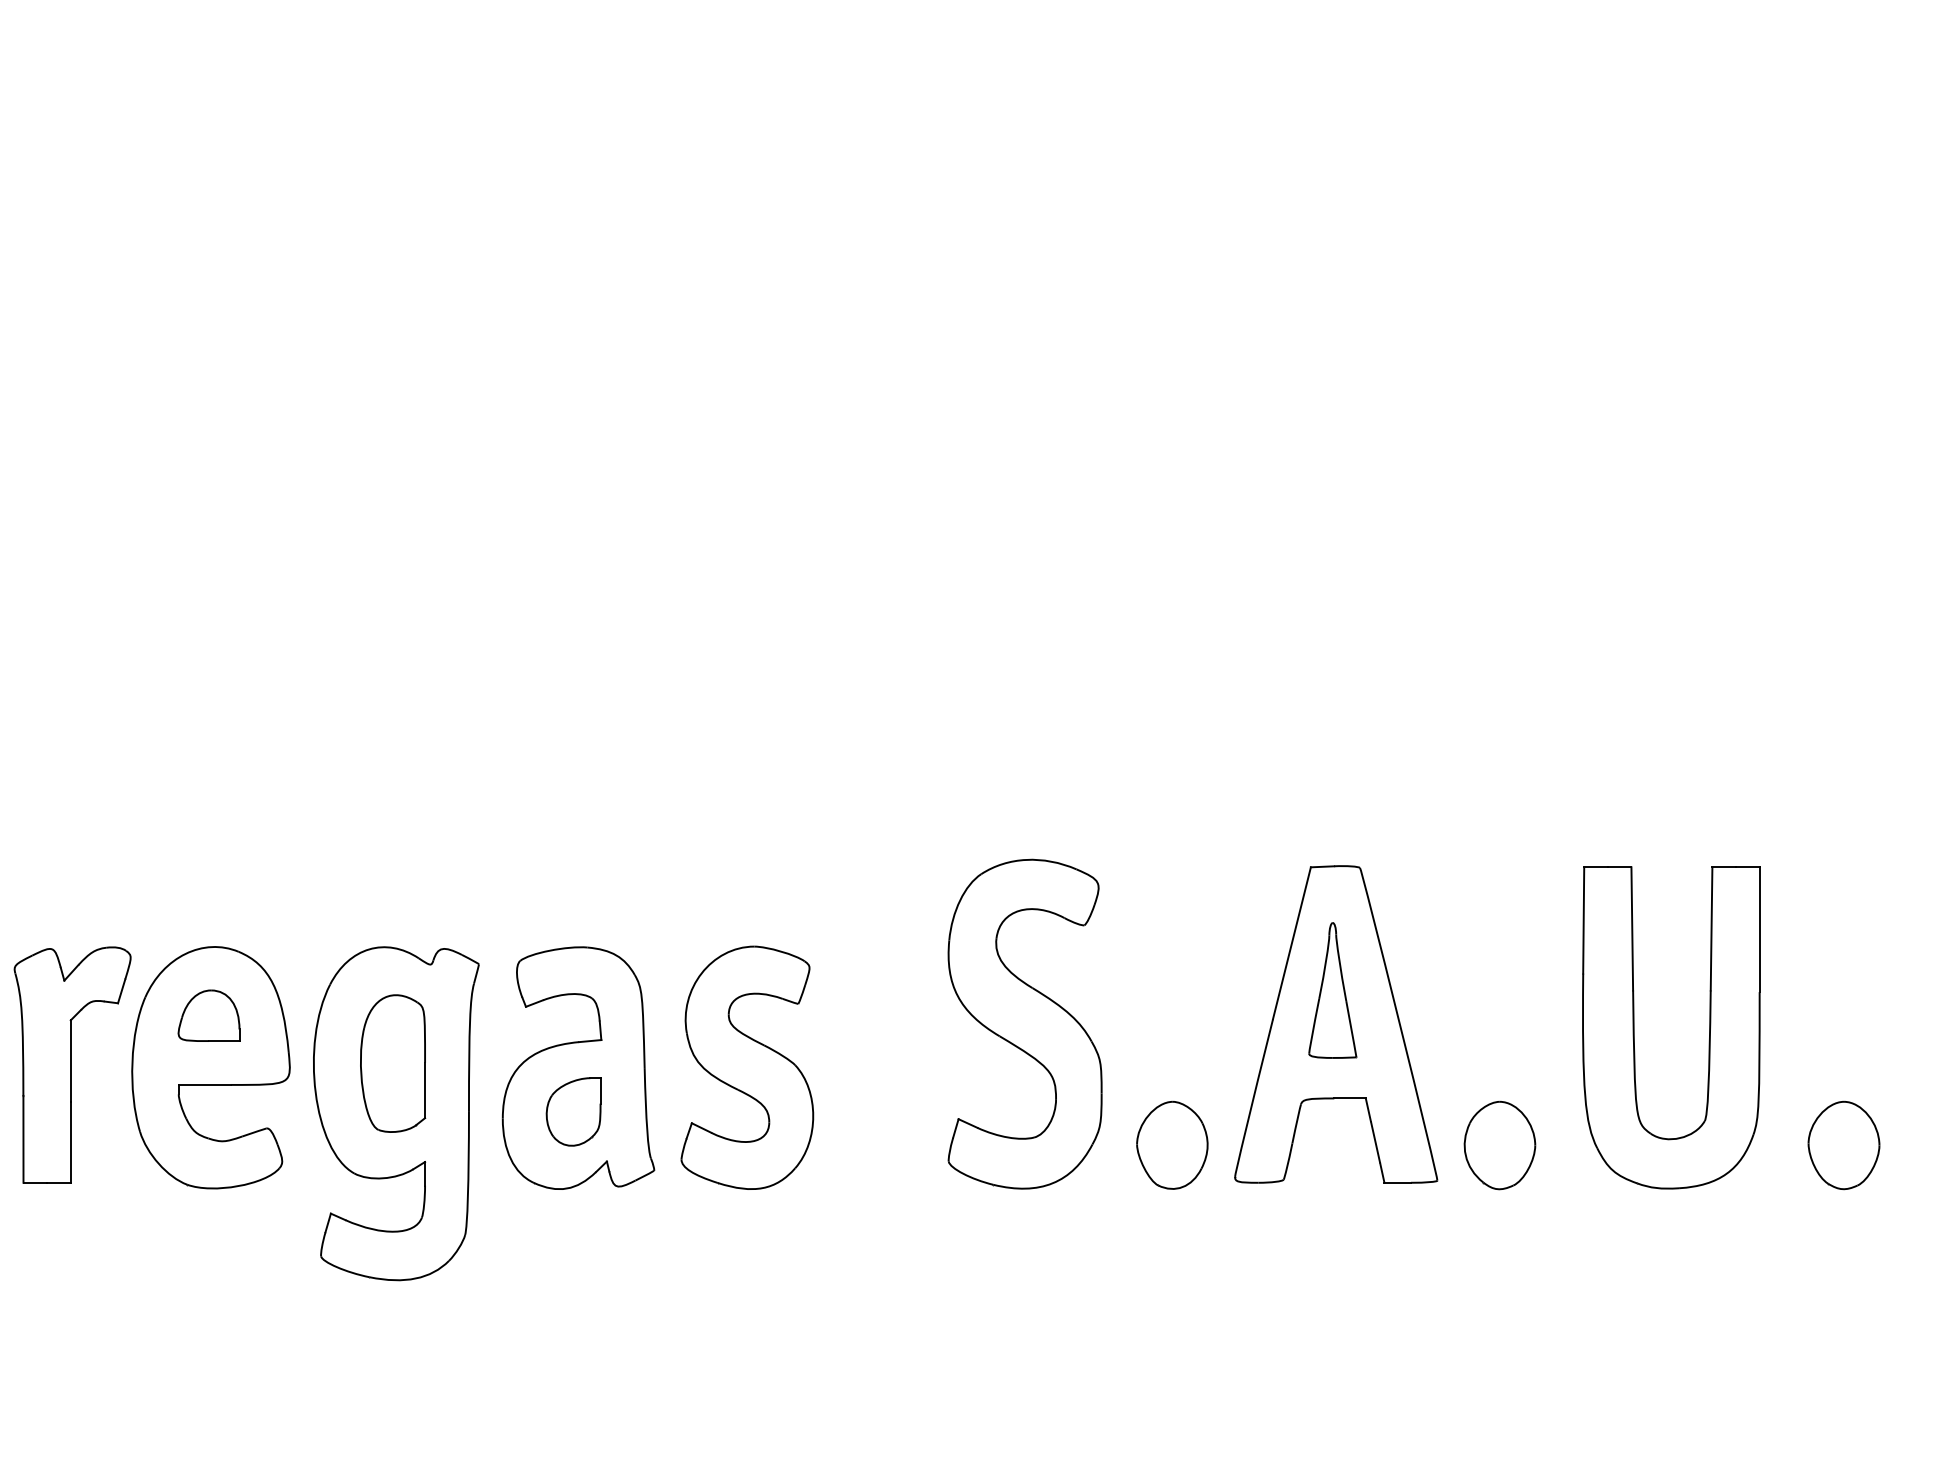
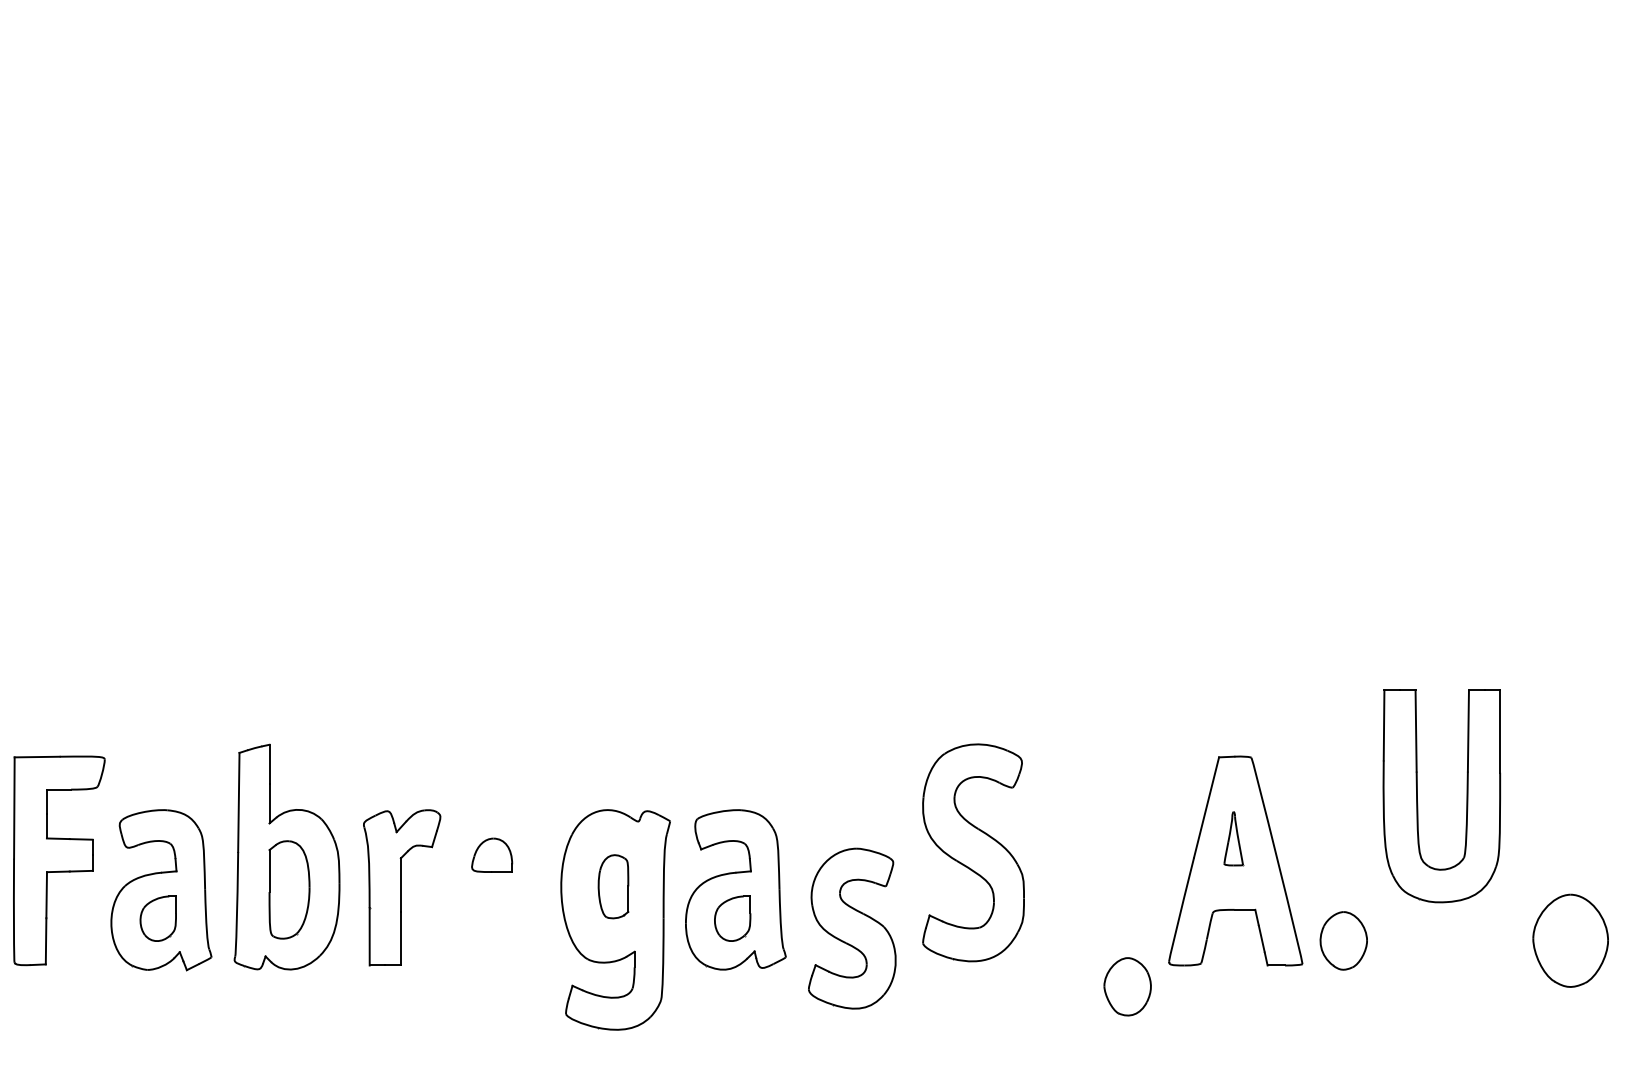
part: (1332, 990) -> (1233, 838), size x0.6
part: (1025, 1023) -> (973, 852), moved
part: (1634, 1028) -> (1417, 796), moved
part: (393, 1063) -> (613, 886), size x0.7
part: (211, 1067) -> (493, 889), removed
part: (747, 1067) -> (852, 928), moved
part: (1172, 1144) -> (1127, 986), moved
part: (1843, 1144) -> (1570, 940), size x1.6

